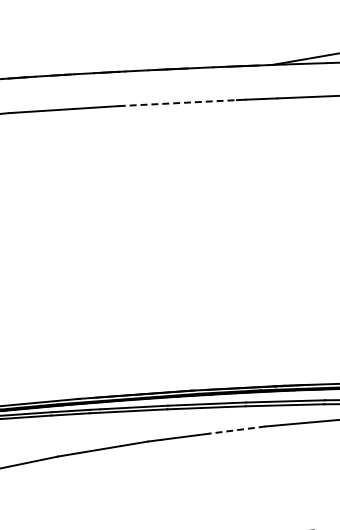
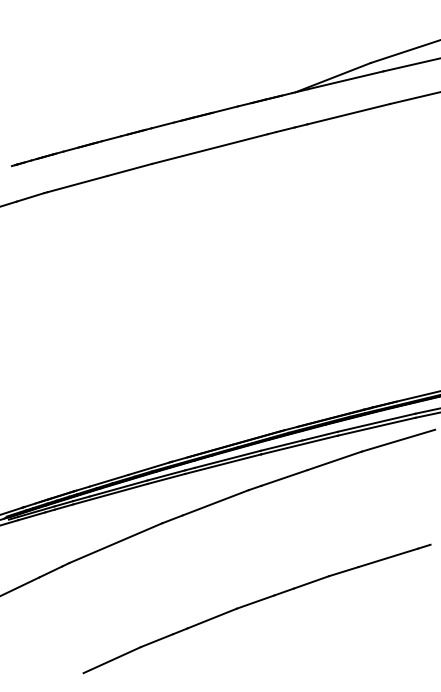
line: (177, 103) -> (209, 149), dashed -> solid
line: (237, 429) -> (334, 460), dashed -> solid

